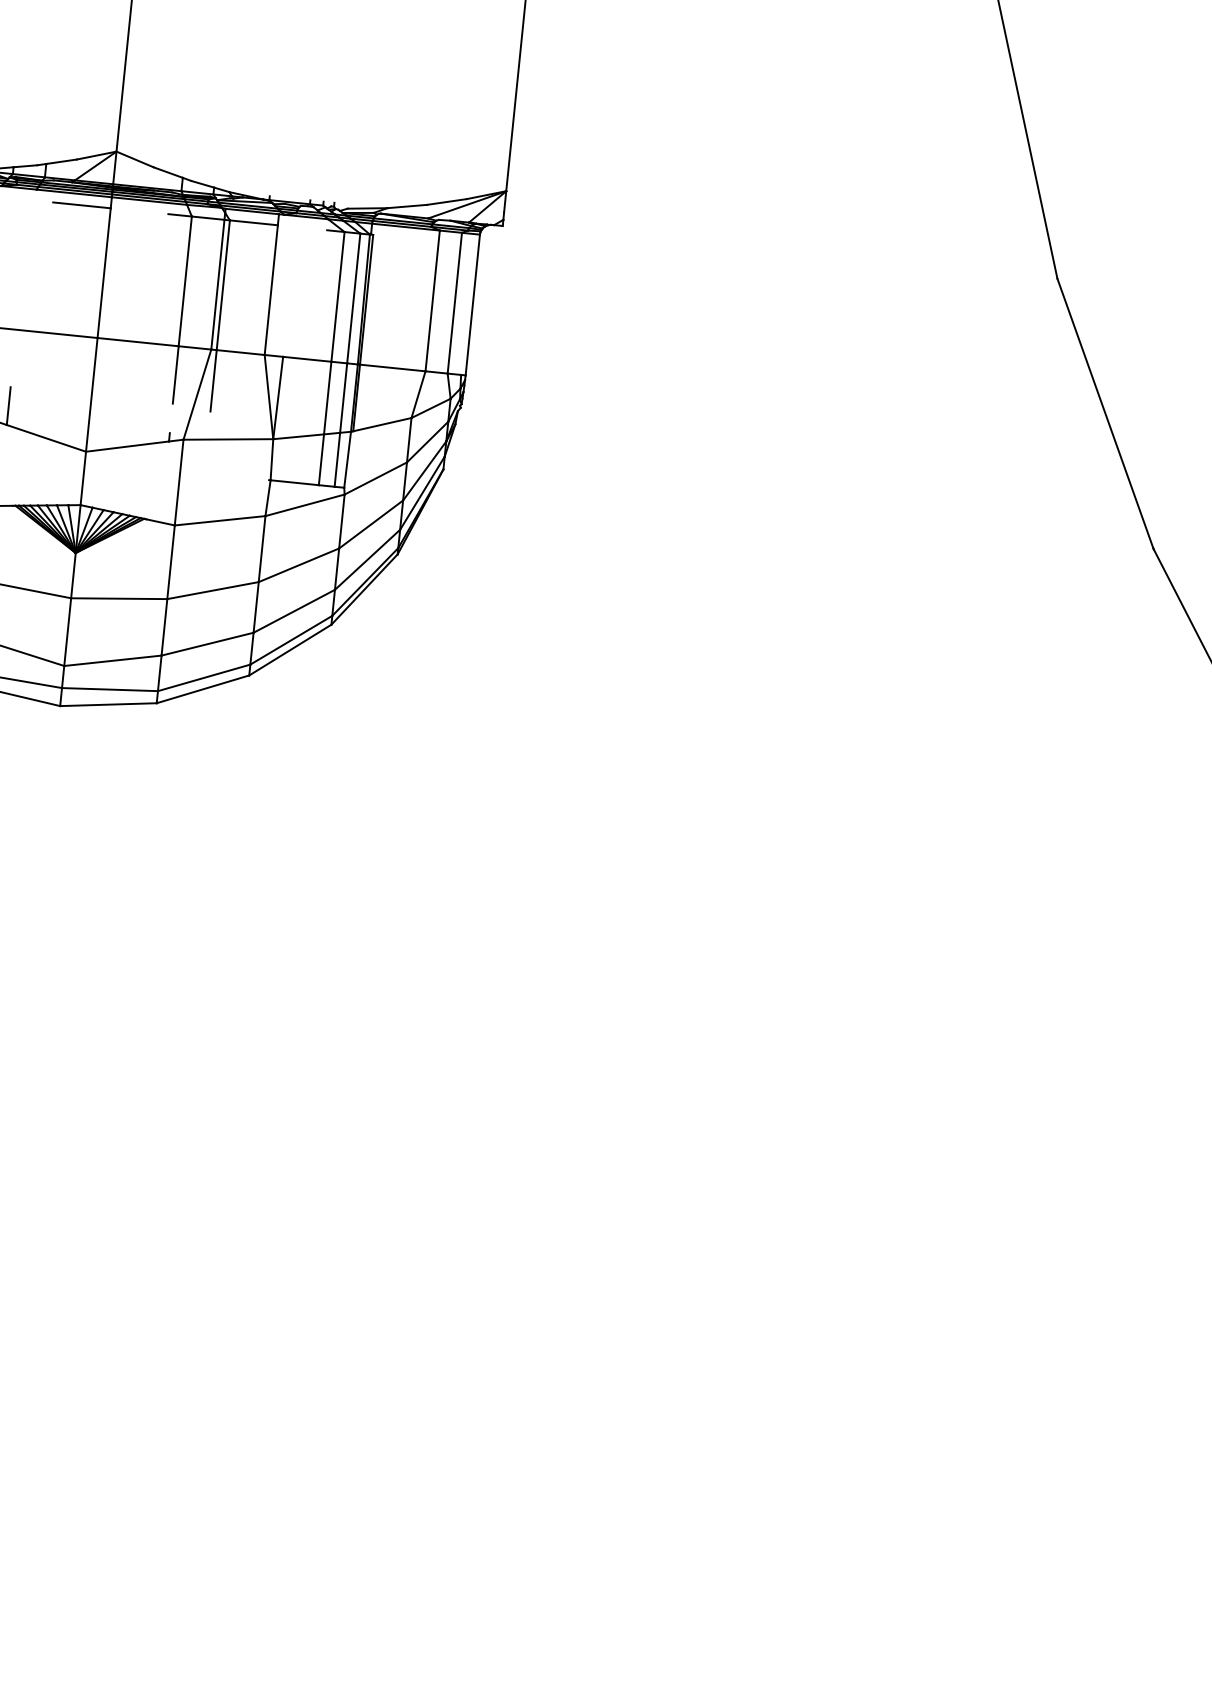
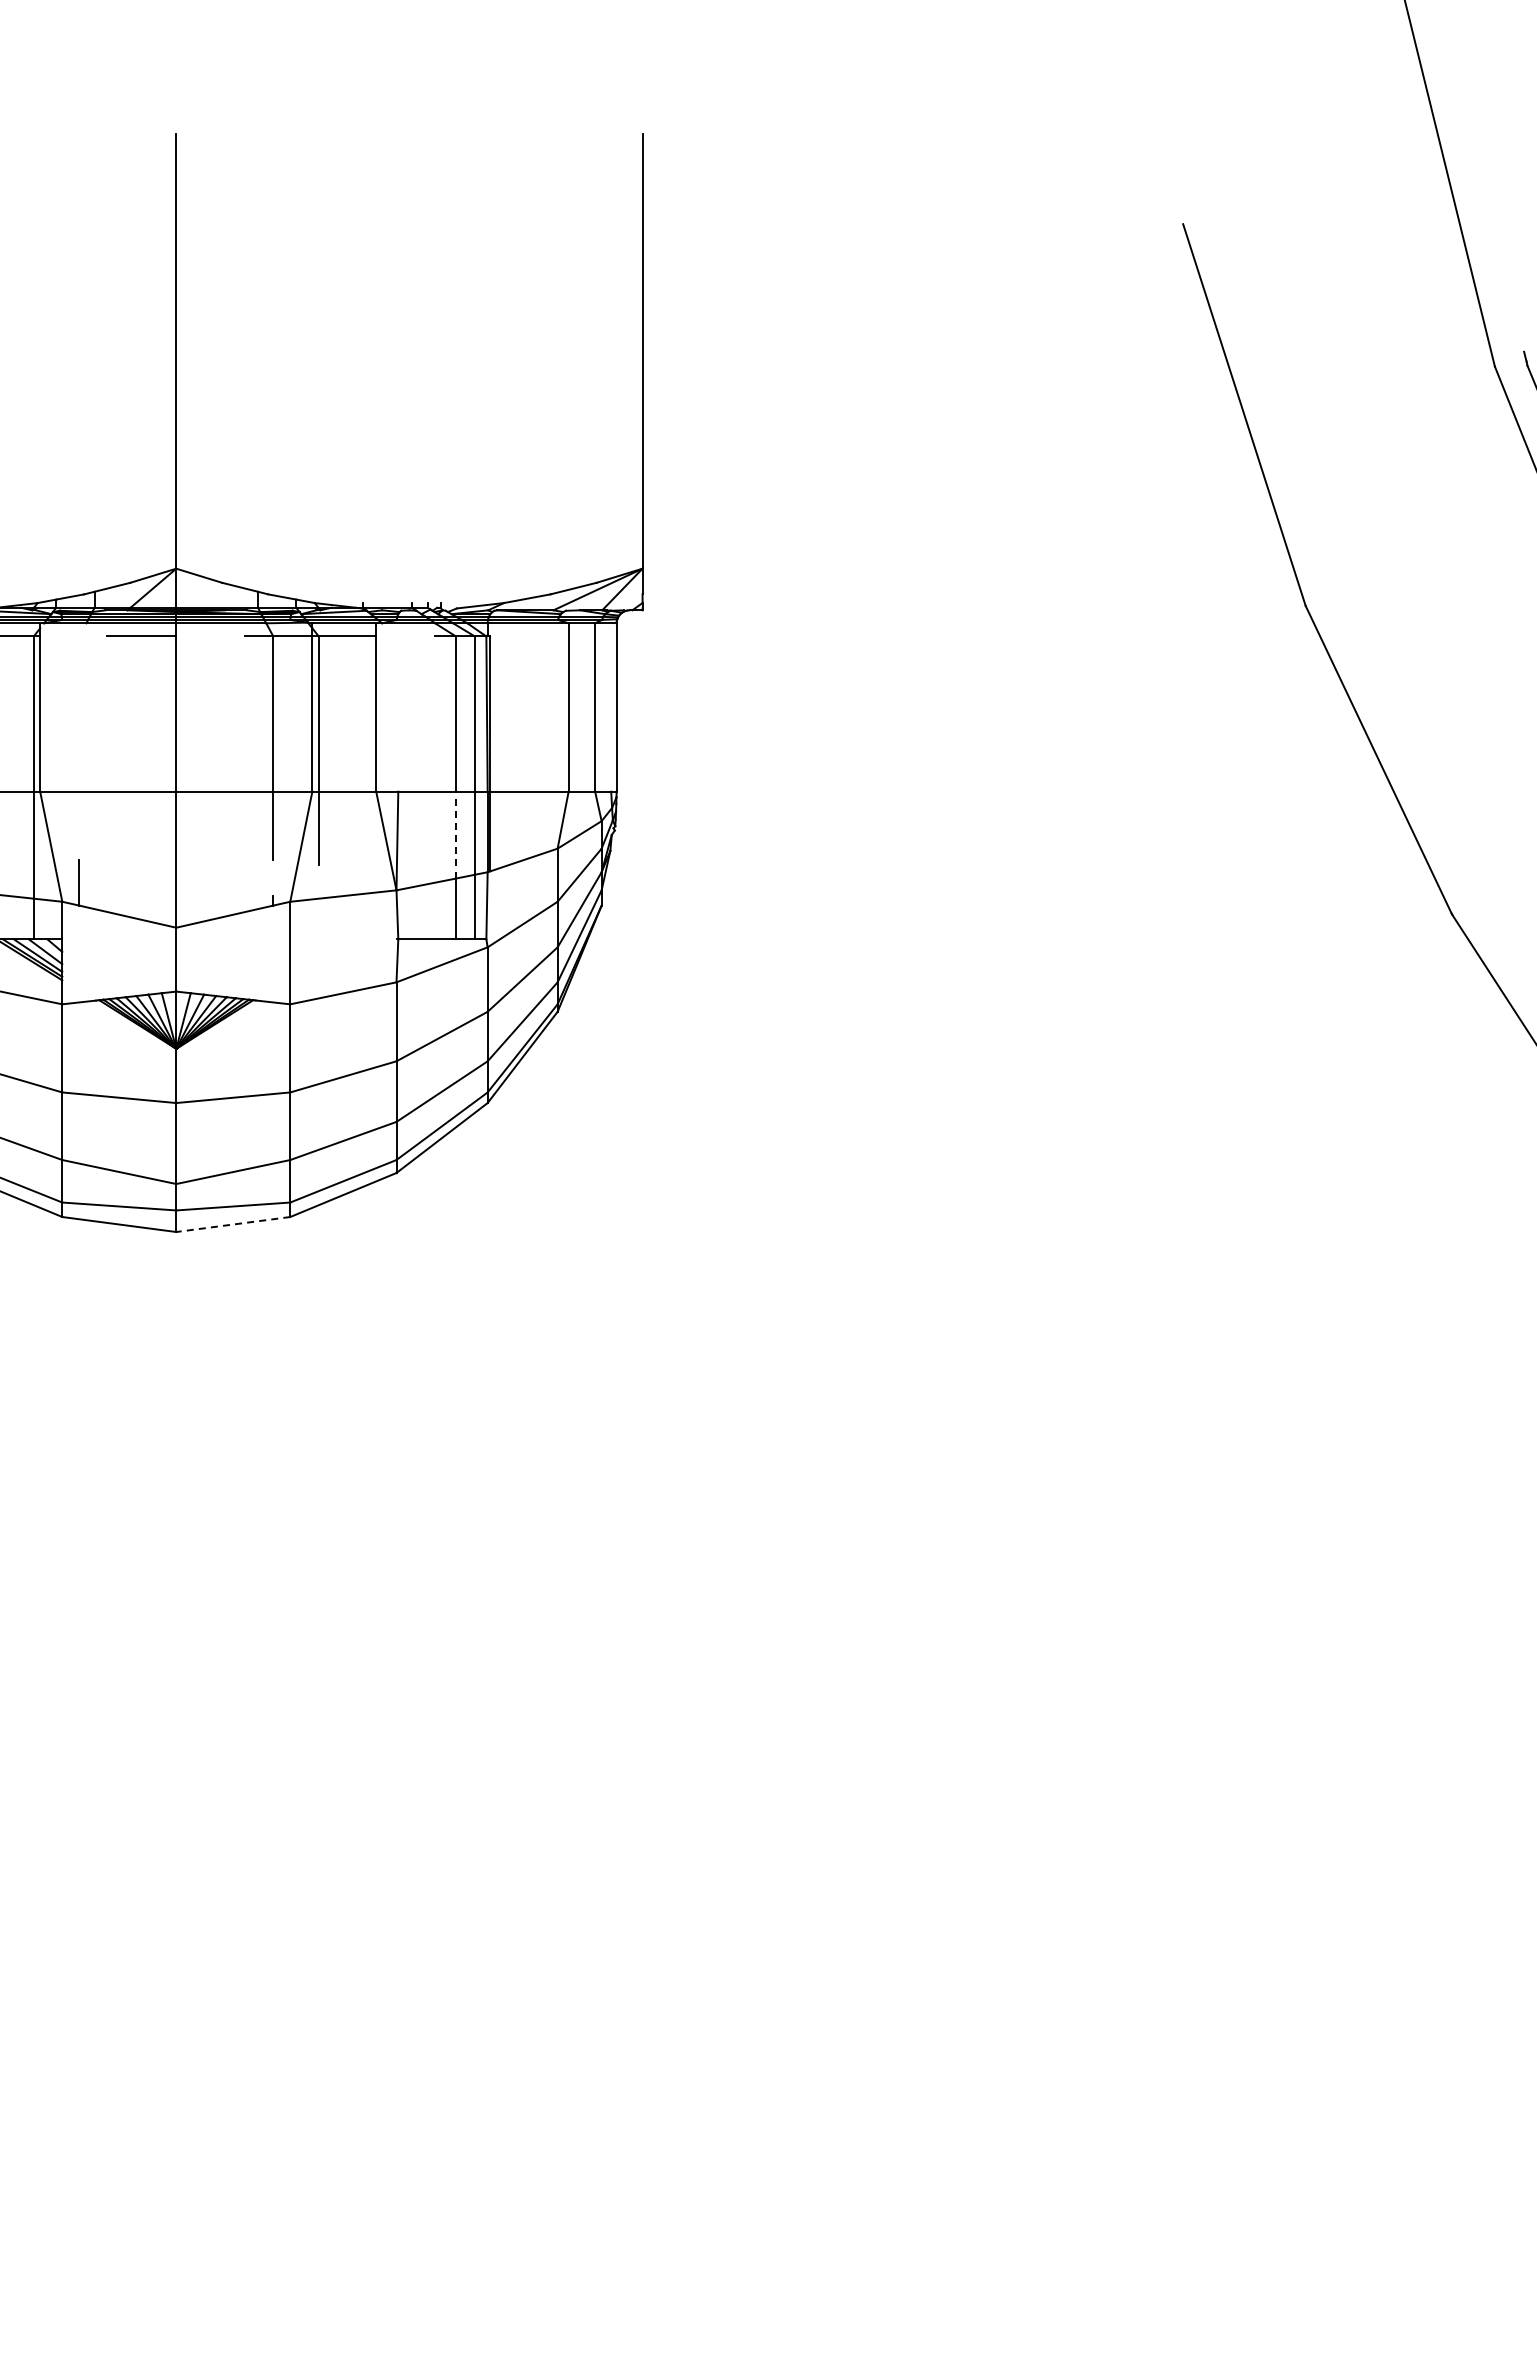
line: (328, 397) -> (456, 834), solid -> dashed
line: (107, 704) -> (232, 1224), solid -> dashed

